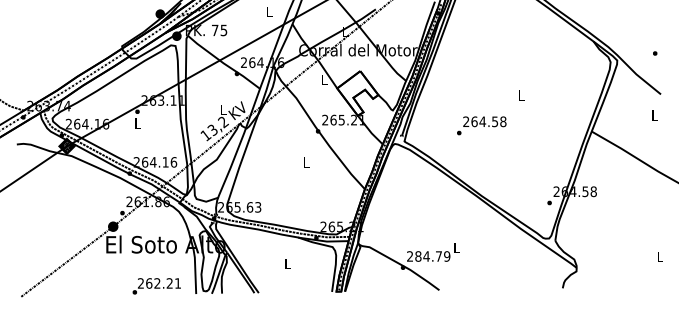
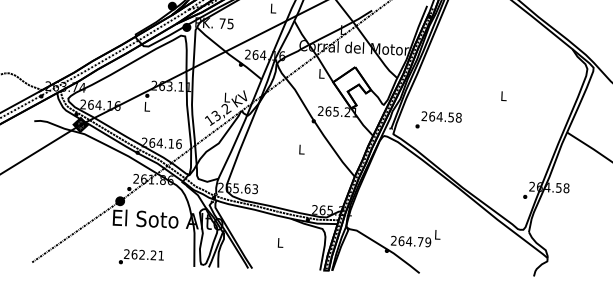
text: (481, 125) -> (438, 120), moved
text: (418, 256) -> (401, 241), 284.79 -> 264.79
text: (156, 286) -> (141, 257), moved

